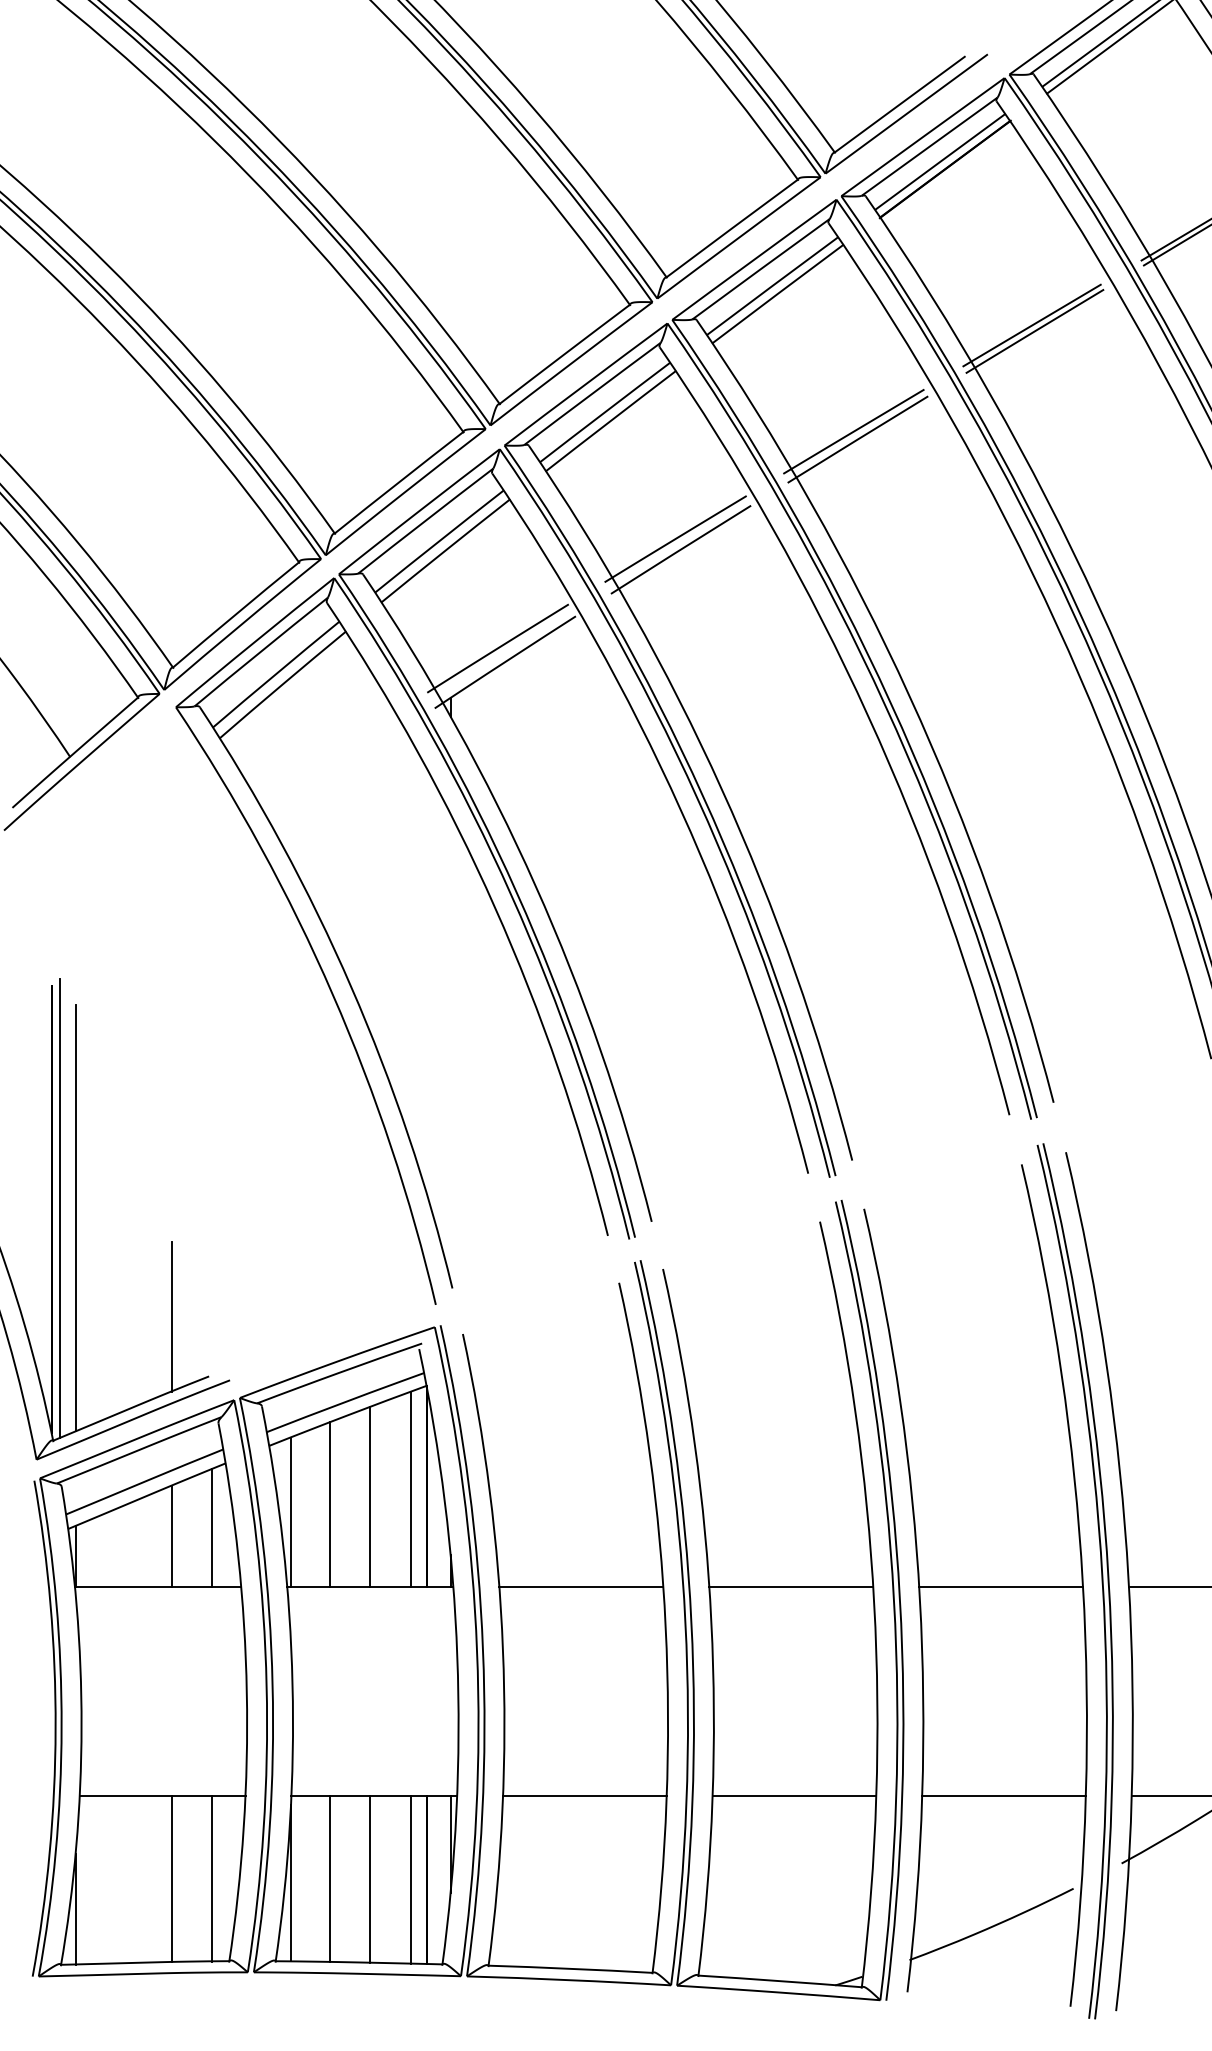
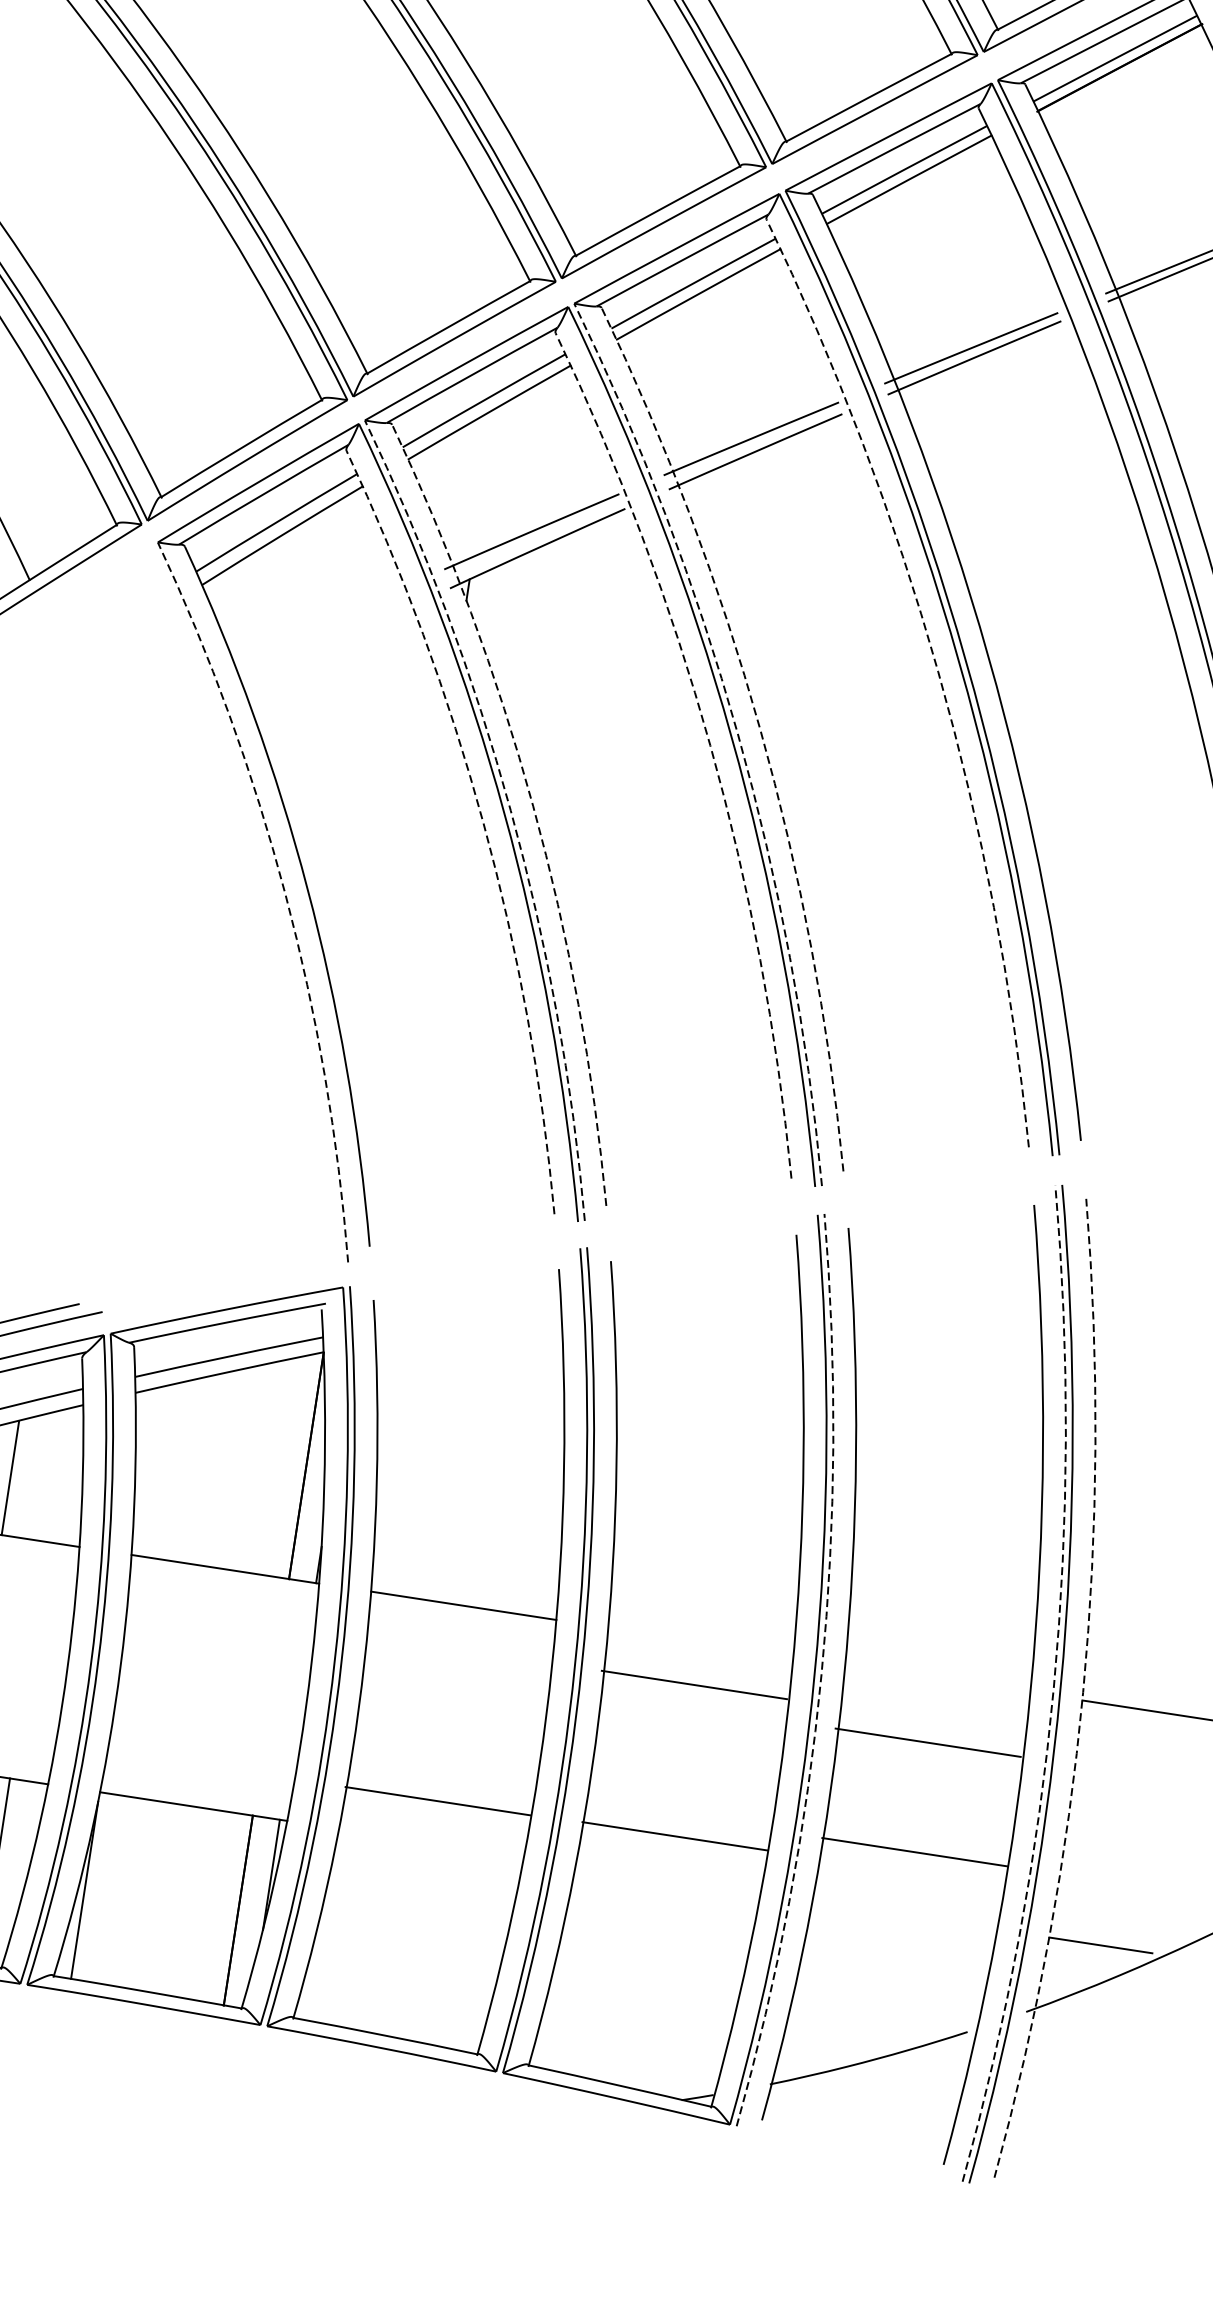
arc: (868, 716) -> (938, 672), solid -> dashed
arc: (721, 789) -> (759, 729), solid -> dashed
arc: (702, 795) -> (737, 733), solid -> dashed
arc: (680, 809) -> (710, 745), solid -> dashed
arc: (535, 885) -> (533, 805), solid -> dashed
arc: (516, 892) -> (510, 810), solid -> dashed
arc: (494, 907) -> (483, 823), solid -> dashed
arc: (332, 994) -> (285, 893), solid -> dashed
line: (172, 1316) -> (48, 1229), removed
line: (410, 1488) -> (287, 1465), removed
line: (369, 1496) -> (240, 1467), removed
line: (330, 1504) -> (194, 1469), removed
line: (291, 1511) -> (149, 1470), removed
line: (211, 1527) -> (56, 1475), removed
arc: (1102, 1579) -> (1053, 1687), solid -> dashed
arc: (1128, 1579) -> (1083, 1692), solid -> dashed
line: (791, 1586) -> (694, 1684), moved
line: (1001, 1586) -> (928, 1742), moved
arc: (899, 1598) -> (821, 1674), solid -> dashed
line: (584, 1796) -> (437, 1801), moved
line: (794, 1796) -> (674, 1836), moved
line: (1003, 1796) -> (914, 1852), moved
line: (330, 1879) -> (129, 1893), removed
line: (369, 1879) -> (173, 1899), removed
line: (410, 1879) -> (220, 1907), removed

